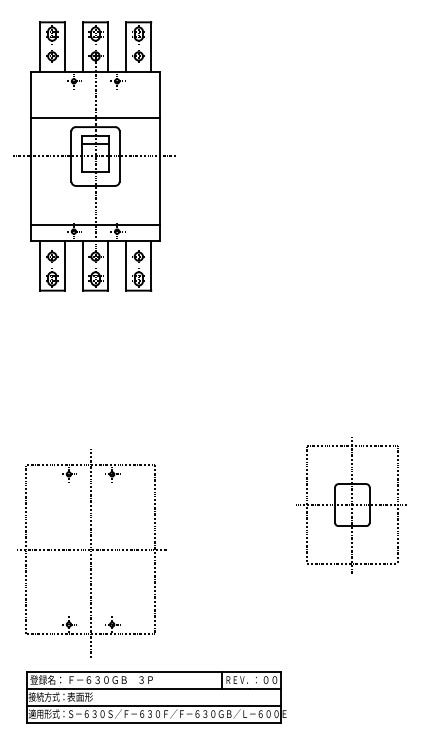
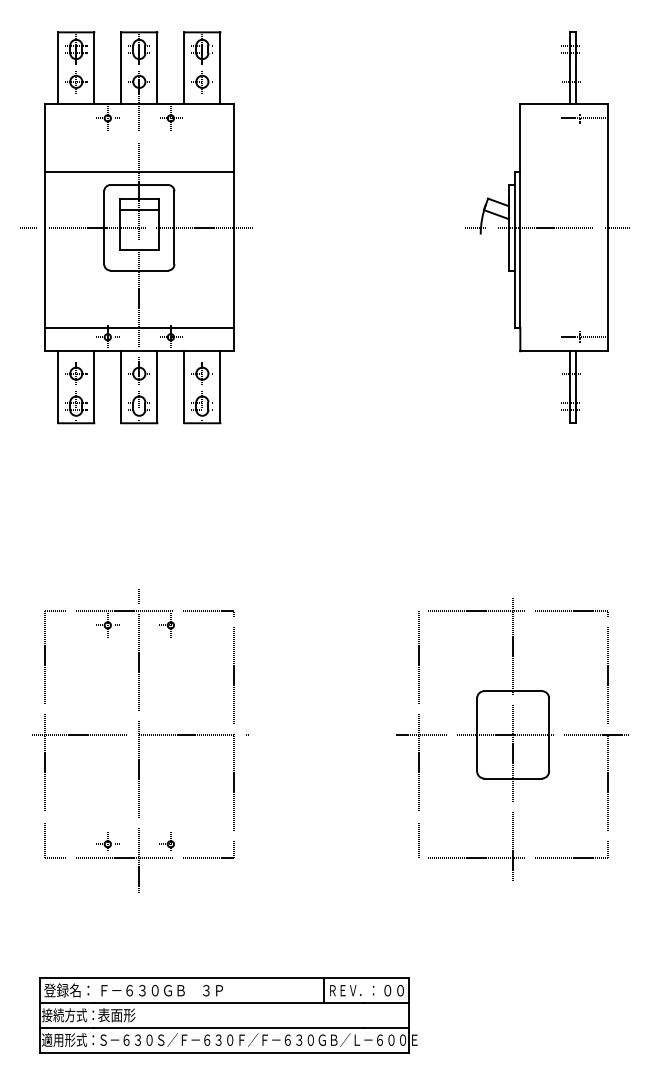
part: (375, 156) -> (547, 227), added
part: (352, 506) -> (513, 737), size x1.43
part: (91, 553) -> (140, 740), moved

